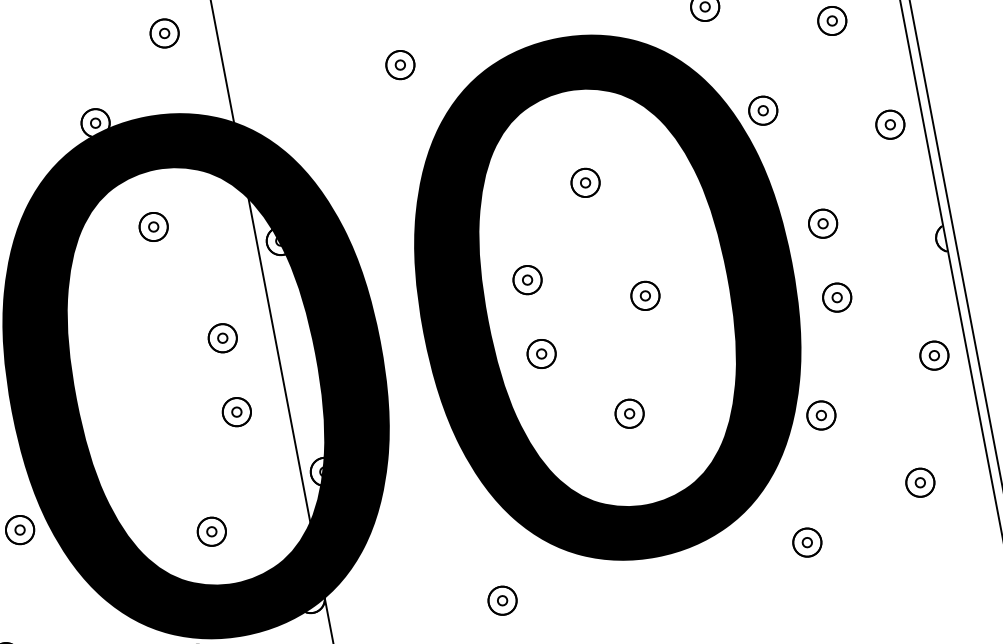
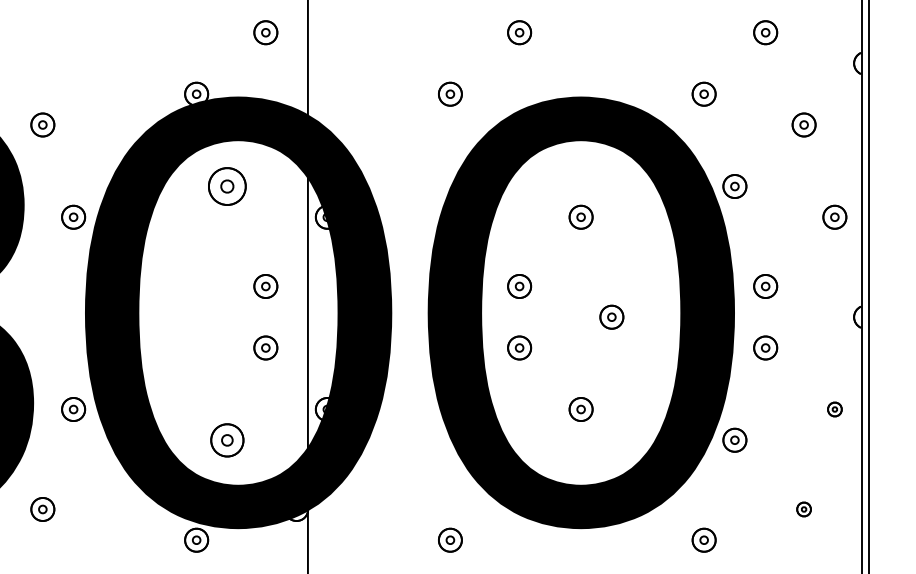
part: (153, 226) -> (227, 186), size x1.6
part: (933, 355) -> (834, 409), size x0.6
part: (919, 482) -> (803, 509), size x0.6
part: (211, 530) -> (227, 439), size x1.4

